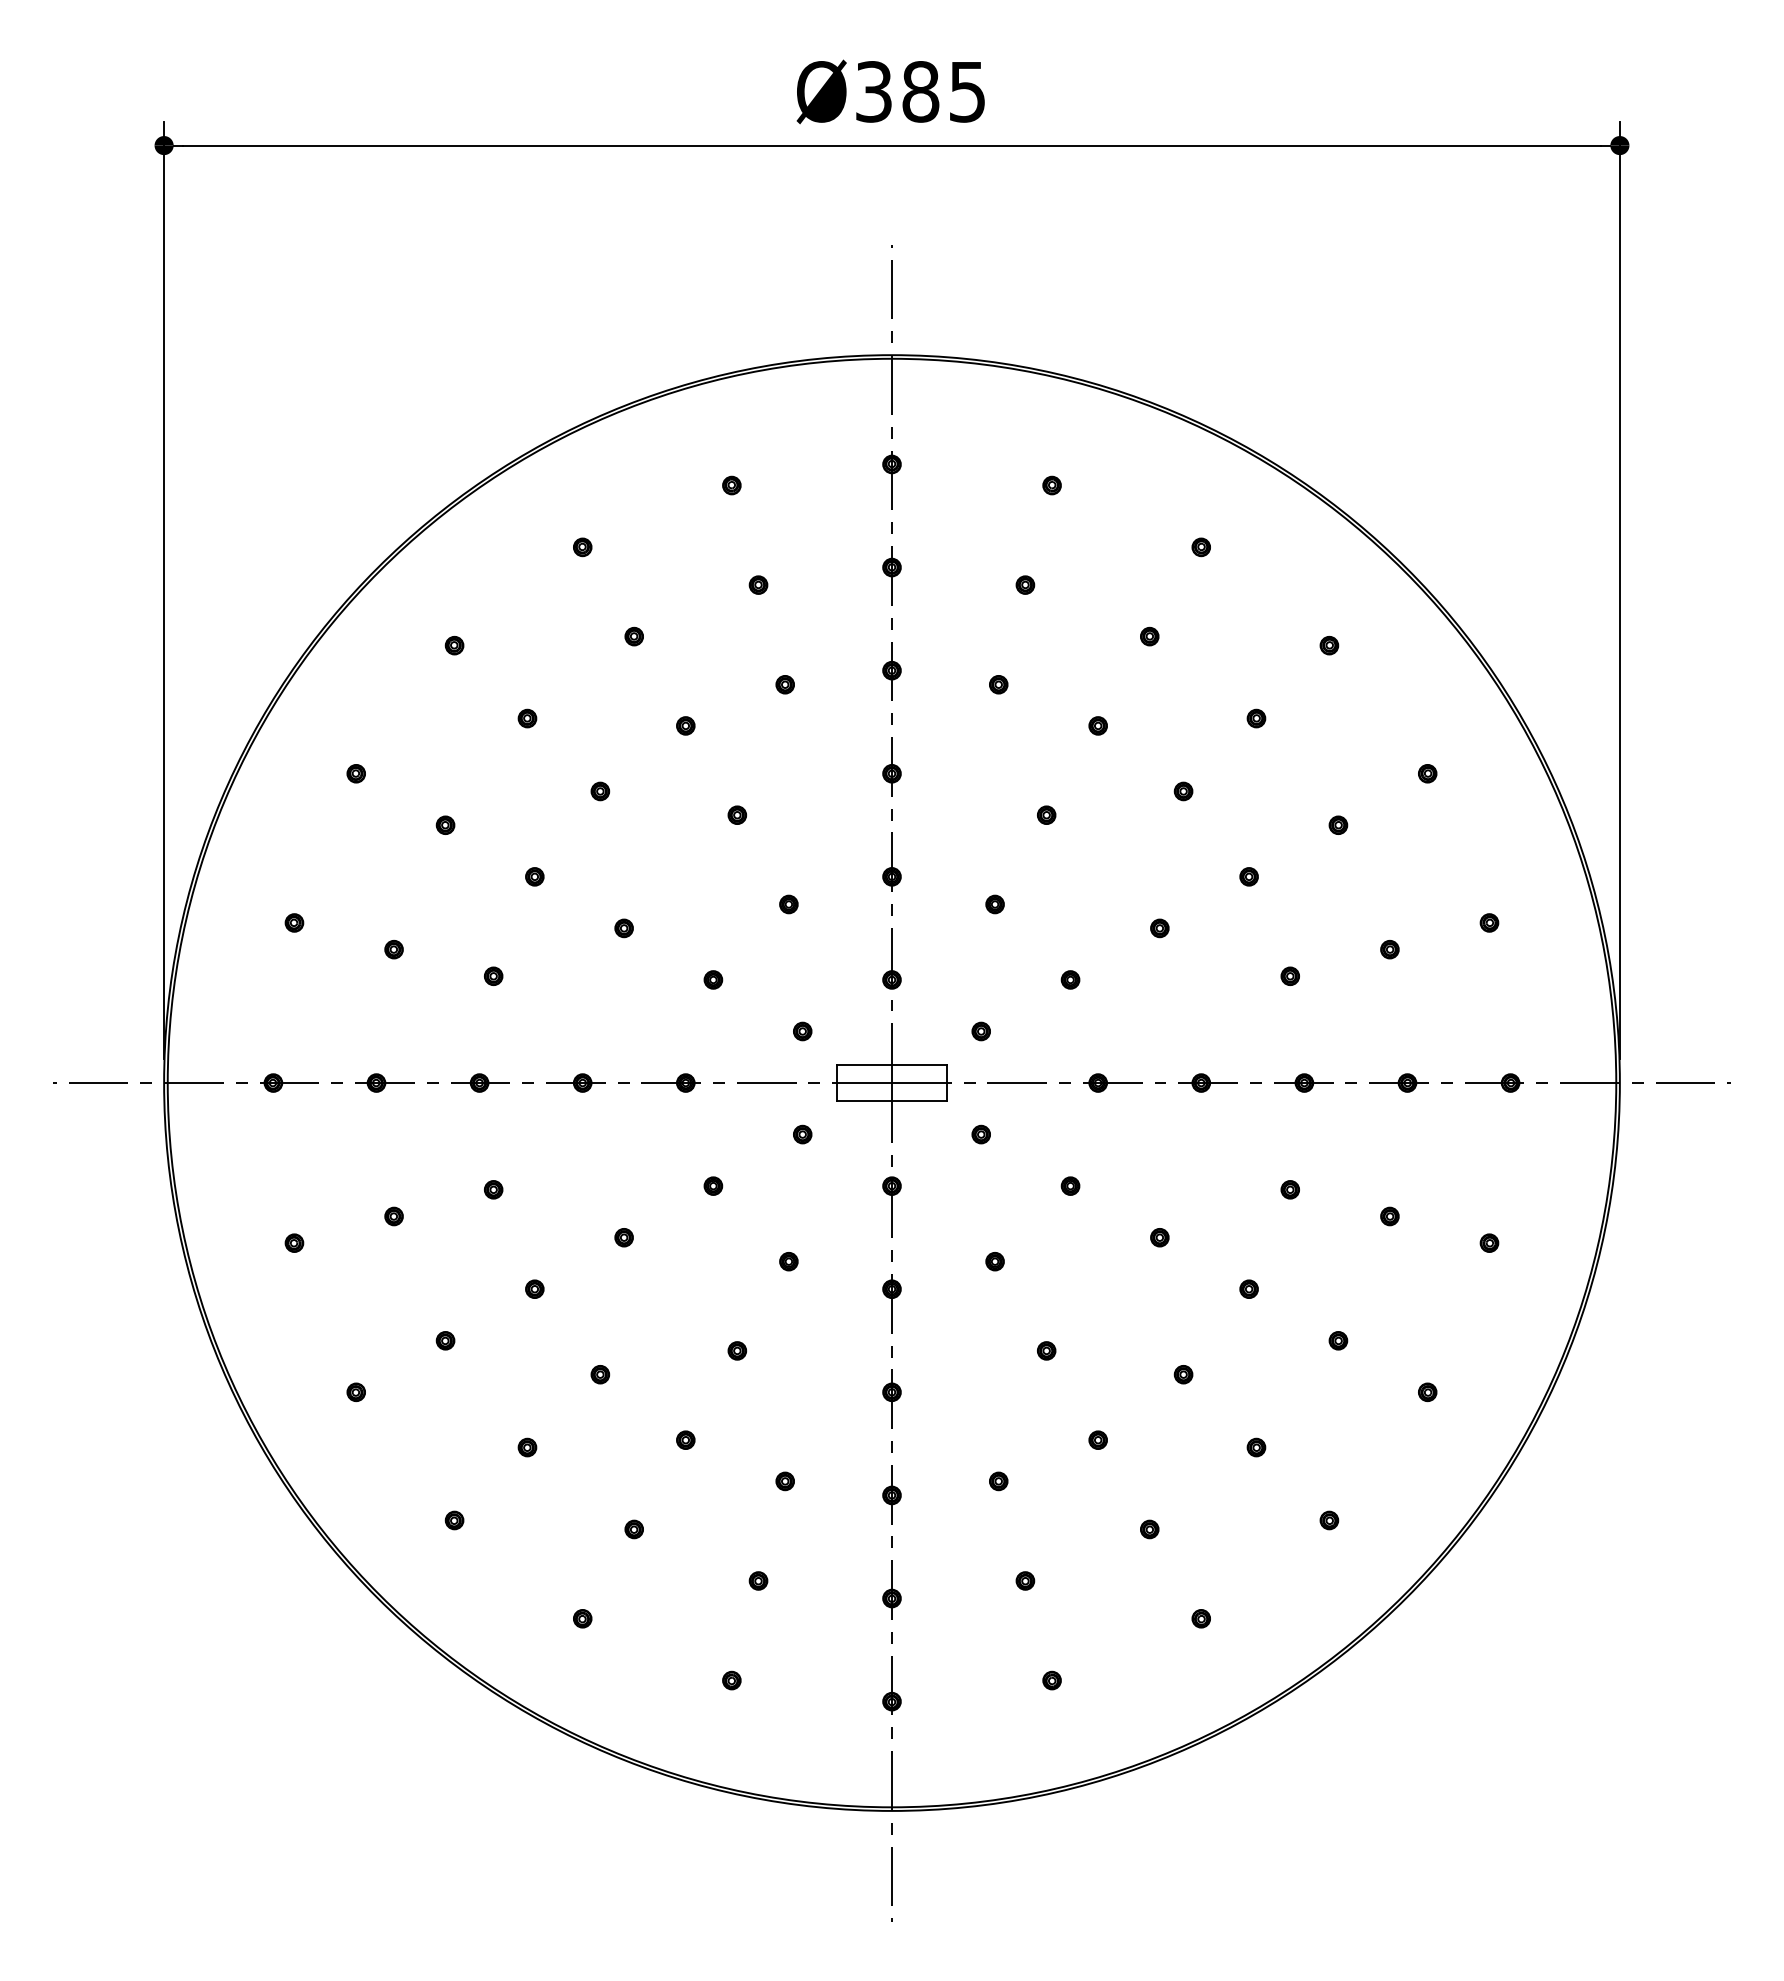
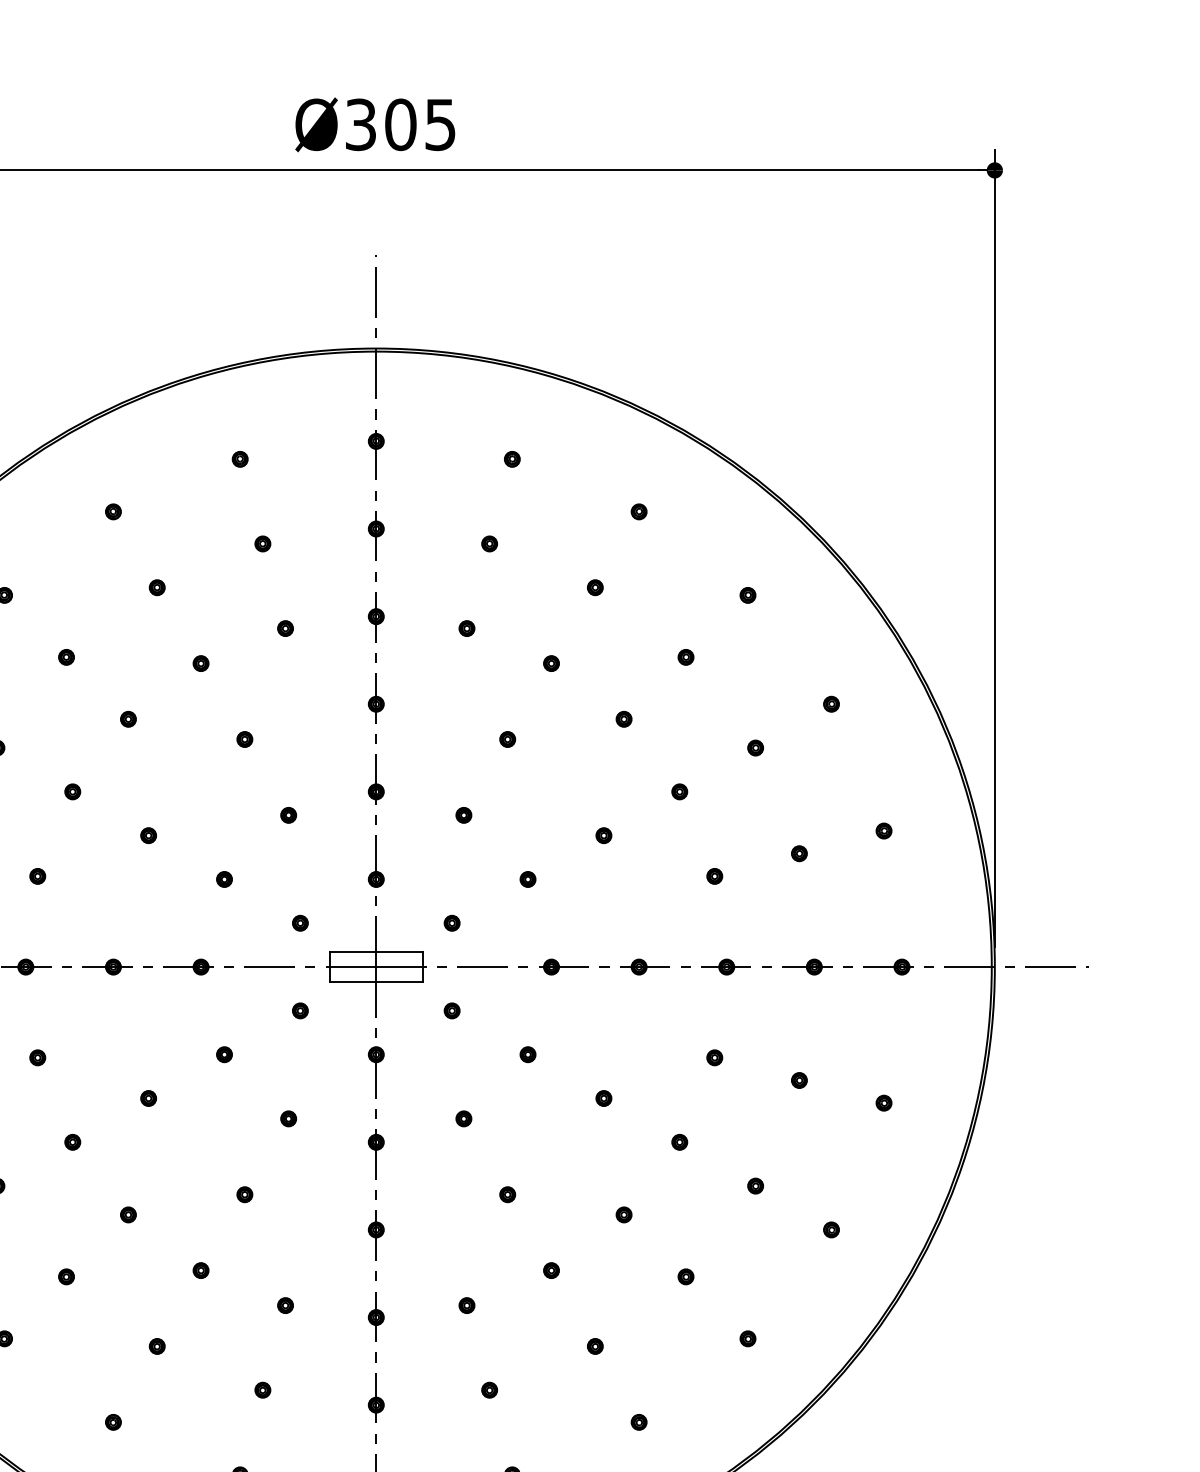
text: (920, 91) -> (400, 124), Ø385 -> Ø305

